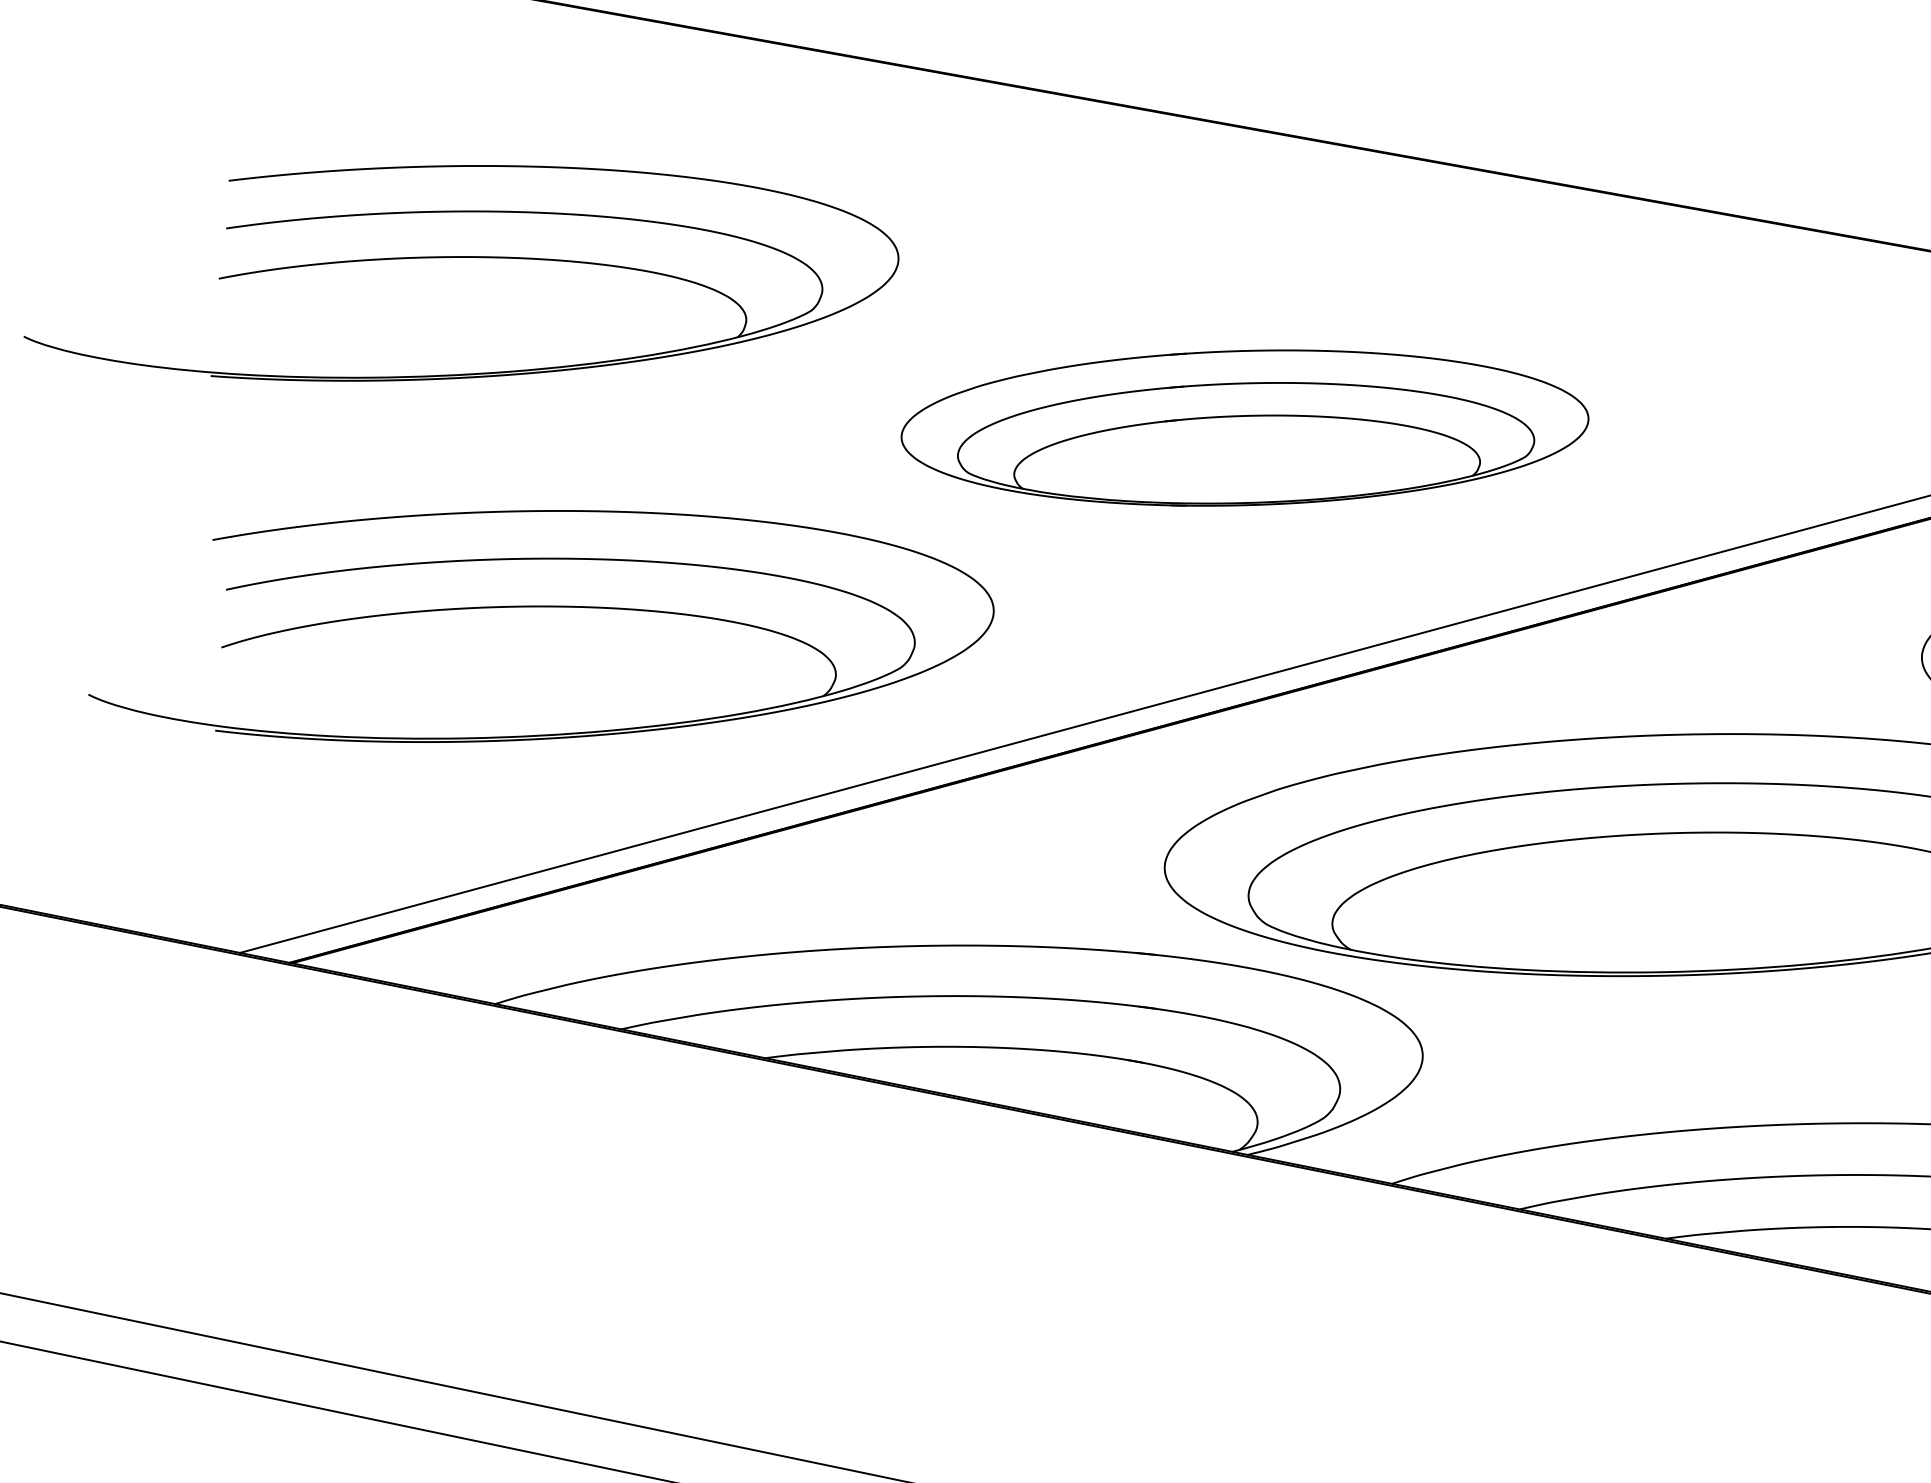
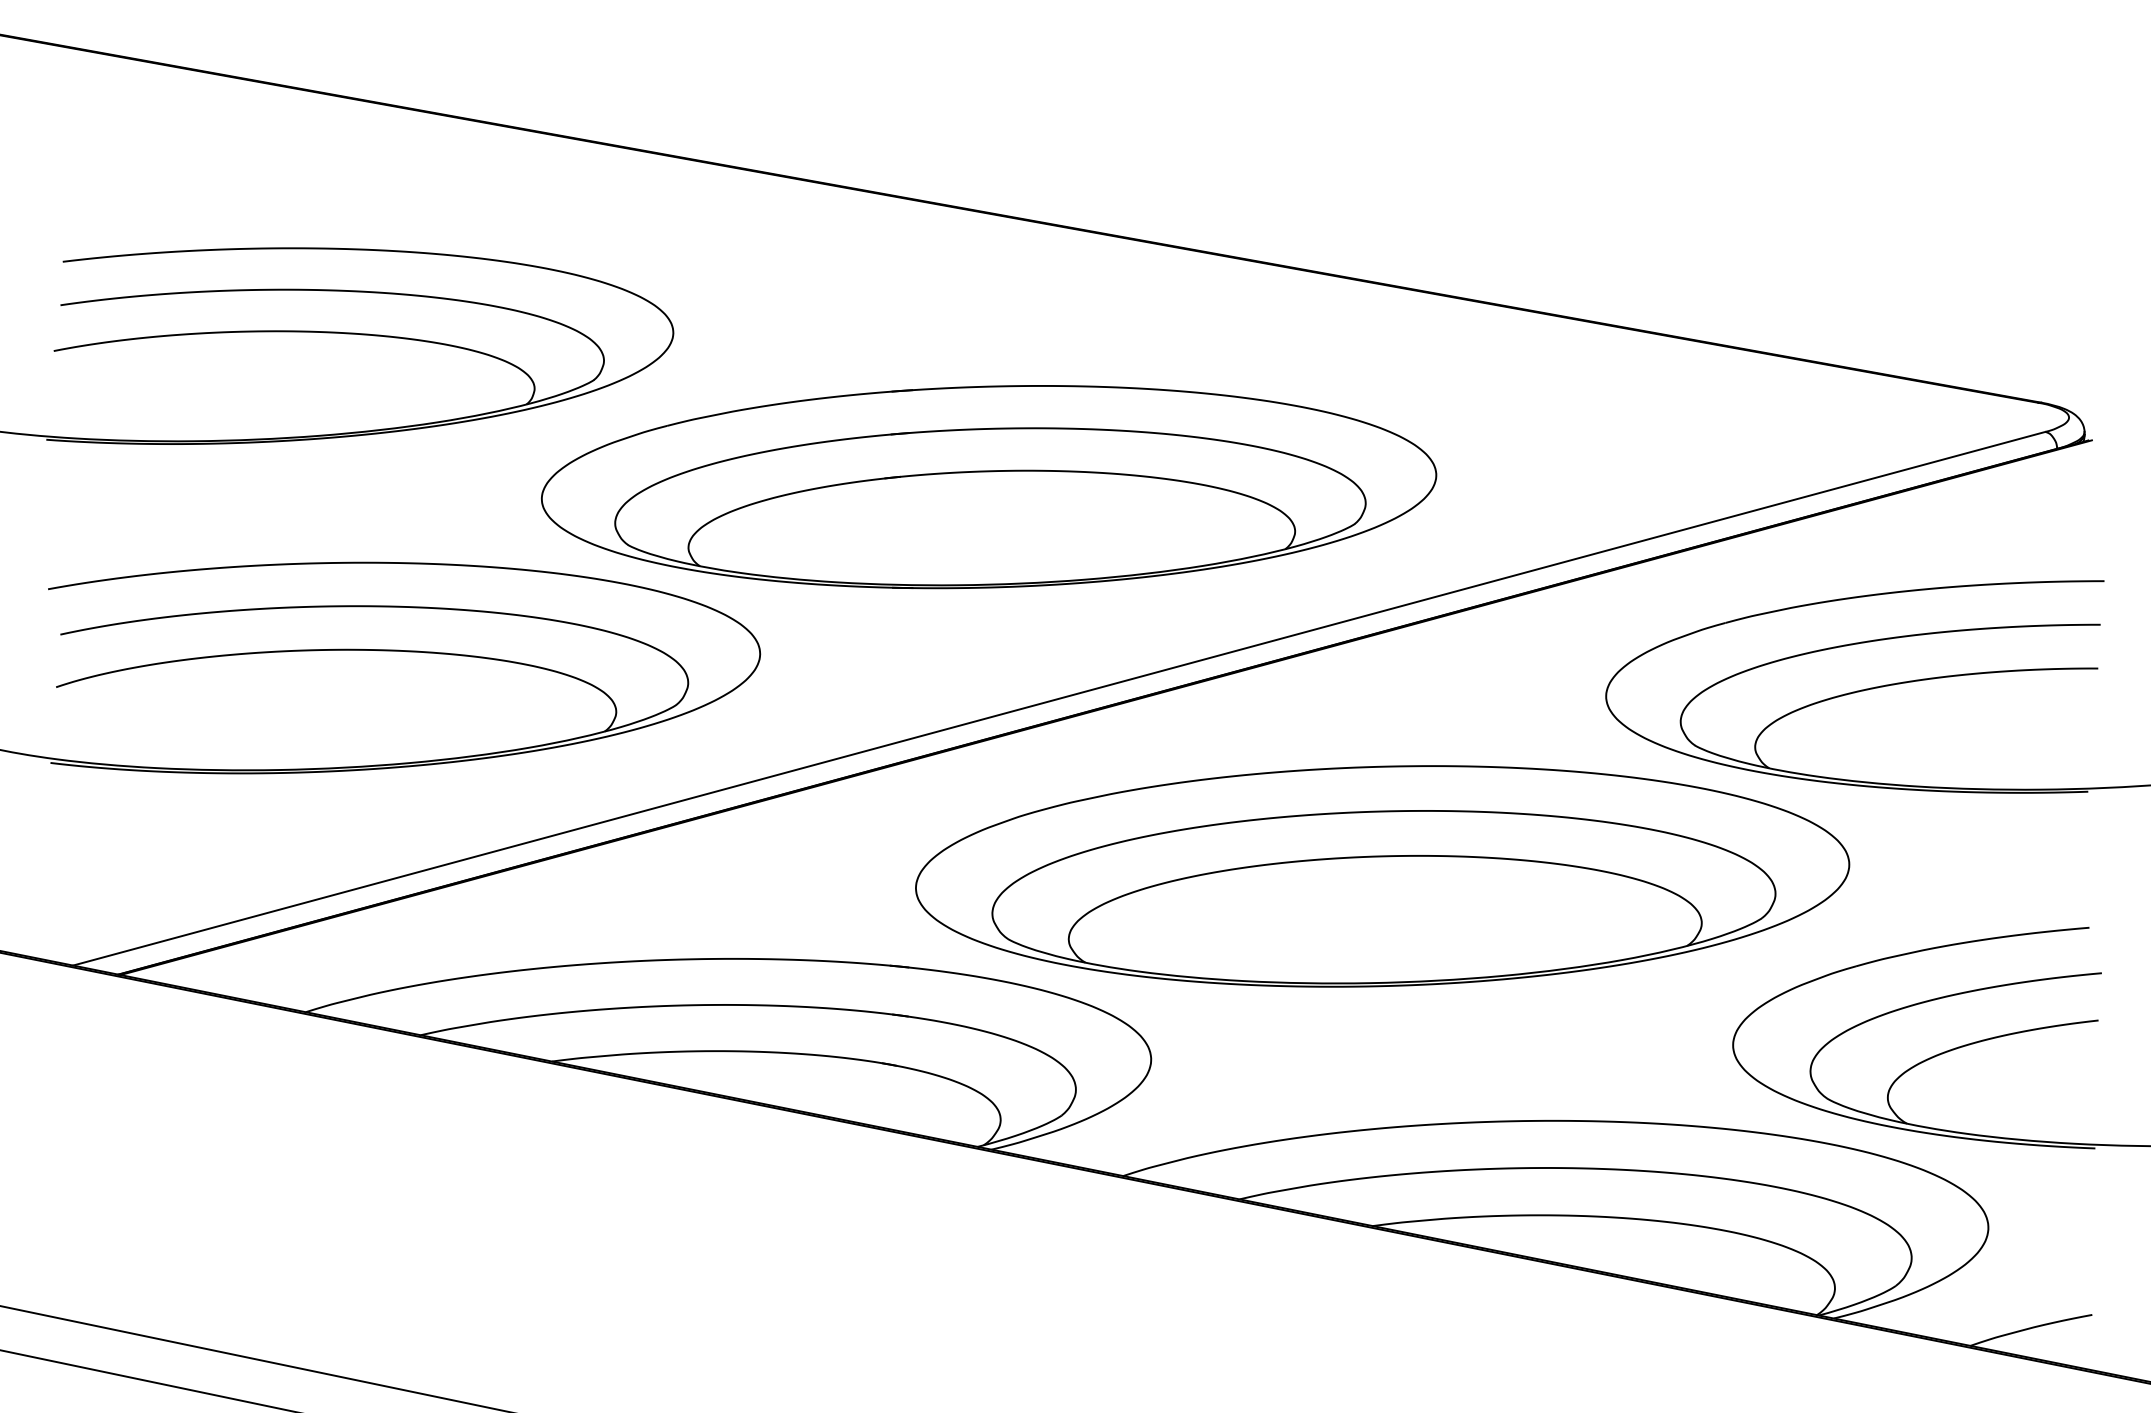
part: (1245, 428) -> (989, 487), size x1.43

